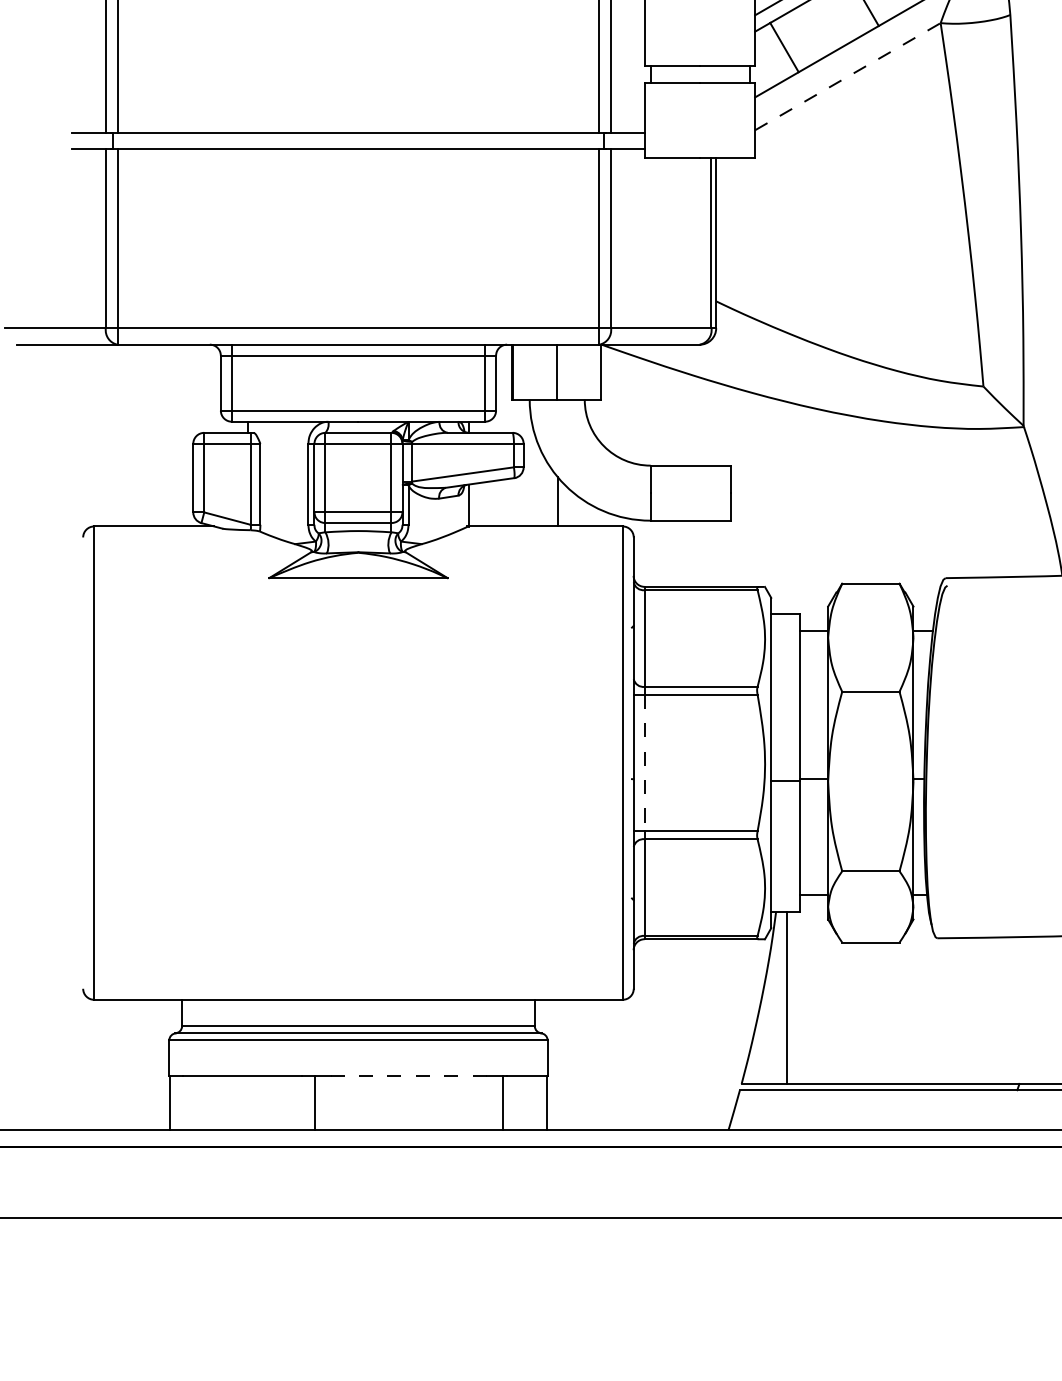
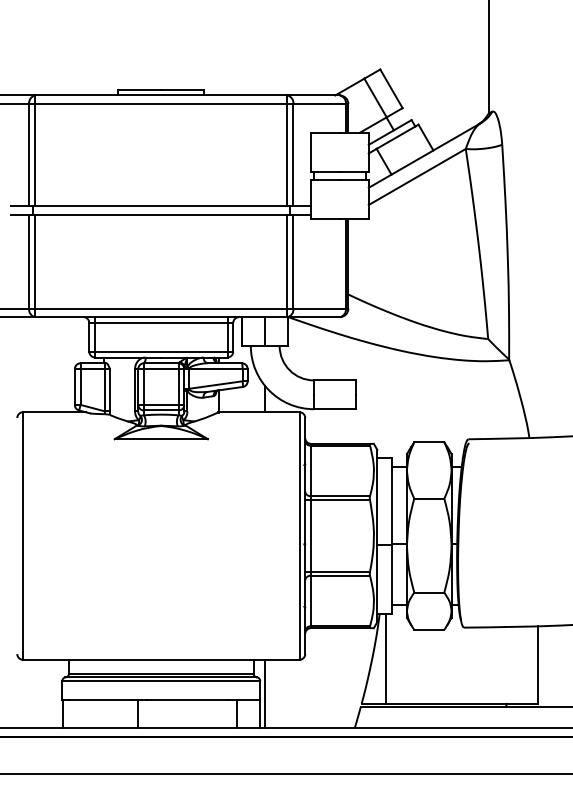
line: (848, 75) -> (417, 176), dashed -> solid
line: (643, 762) -> (310, 535), dashed -> solid
line: (557, 1064) -> (265, 693), added
line: (408, 1075) -> (187, 699), dashed -> solid

